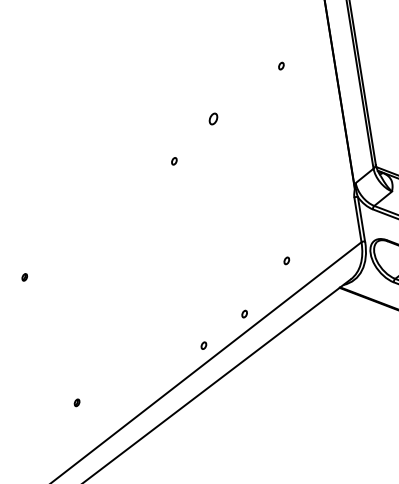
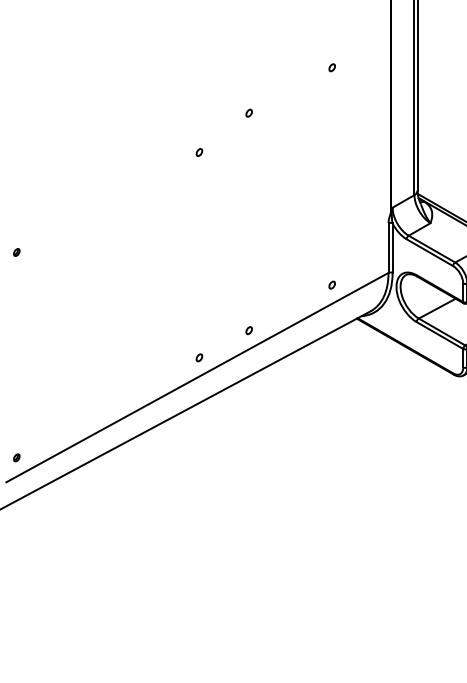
part: (212, 118) -> (248, 112), size x0.62
part: (286, 260) -> (331, 284), moved
part: (76, 402) -> (16, 457), moved

